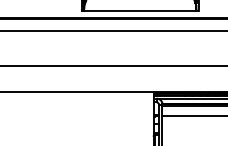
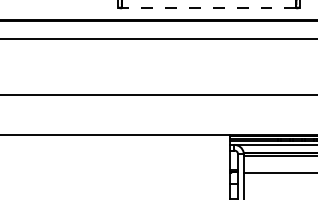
line: (140, 10) -> (209, 7), solid -> dashed

